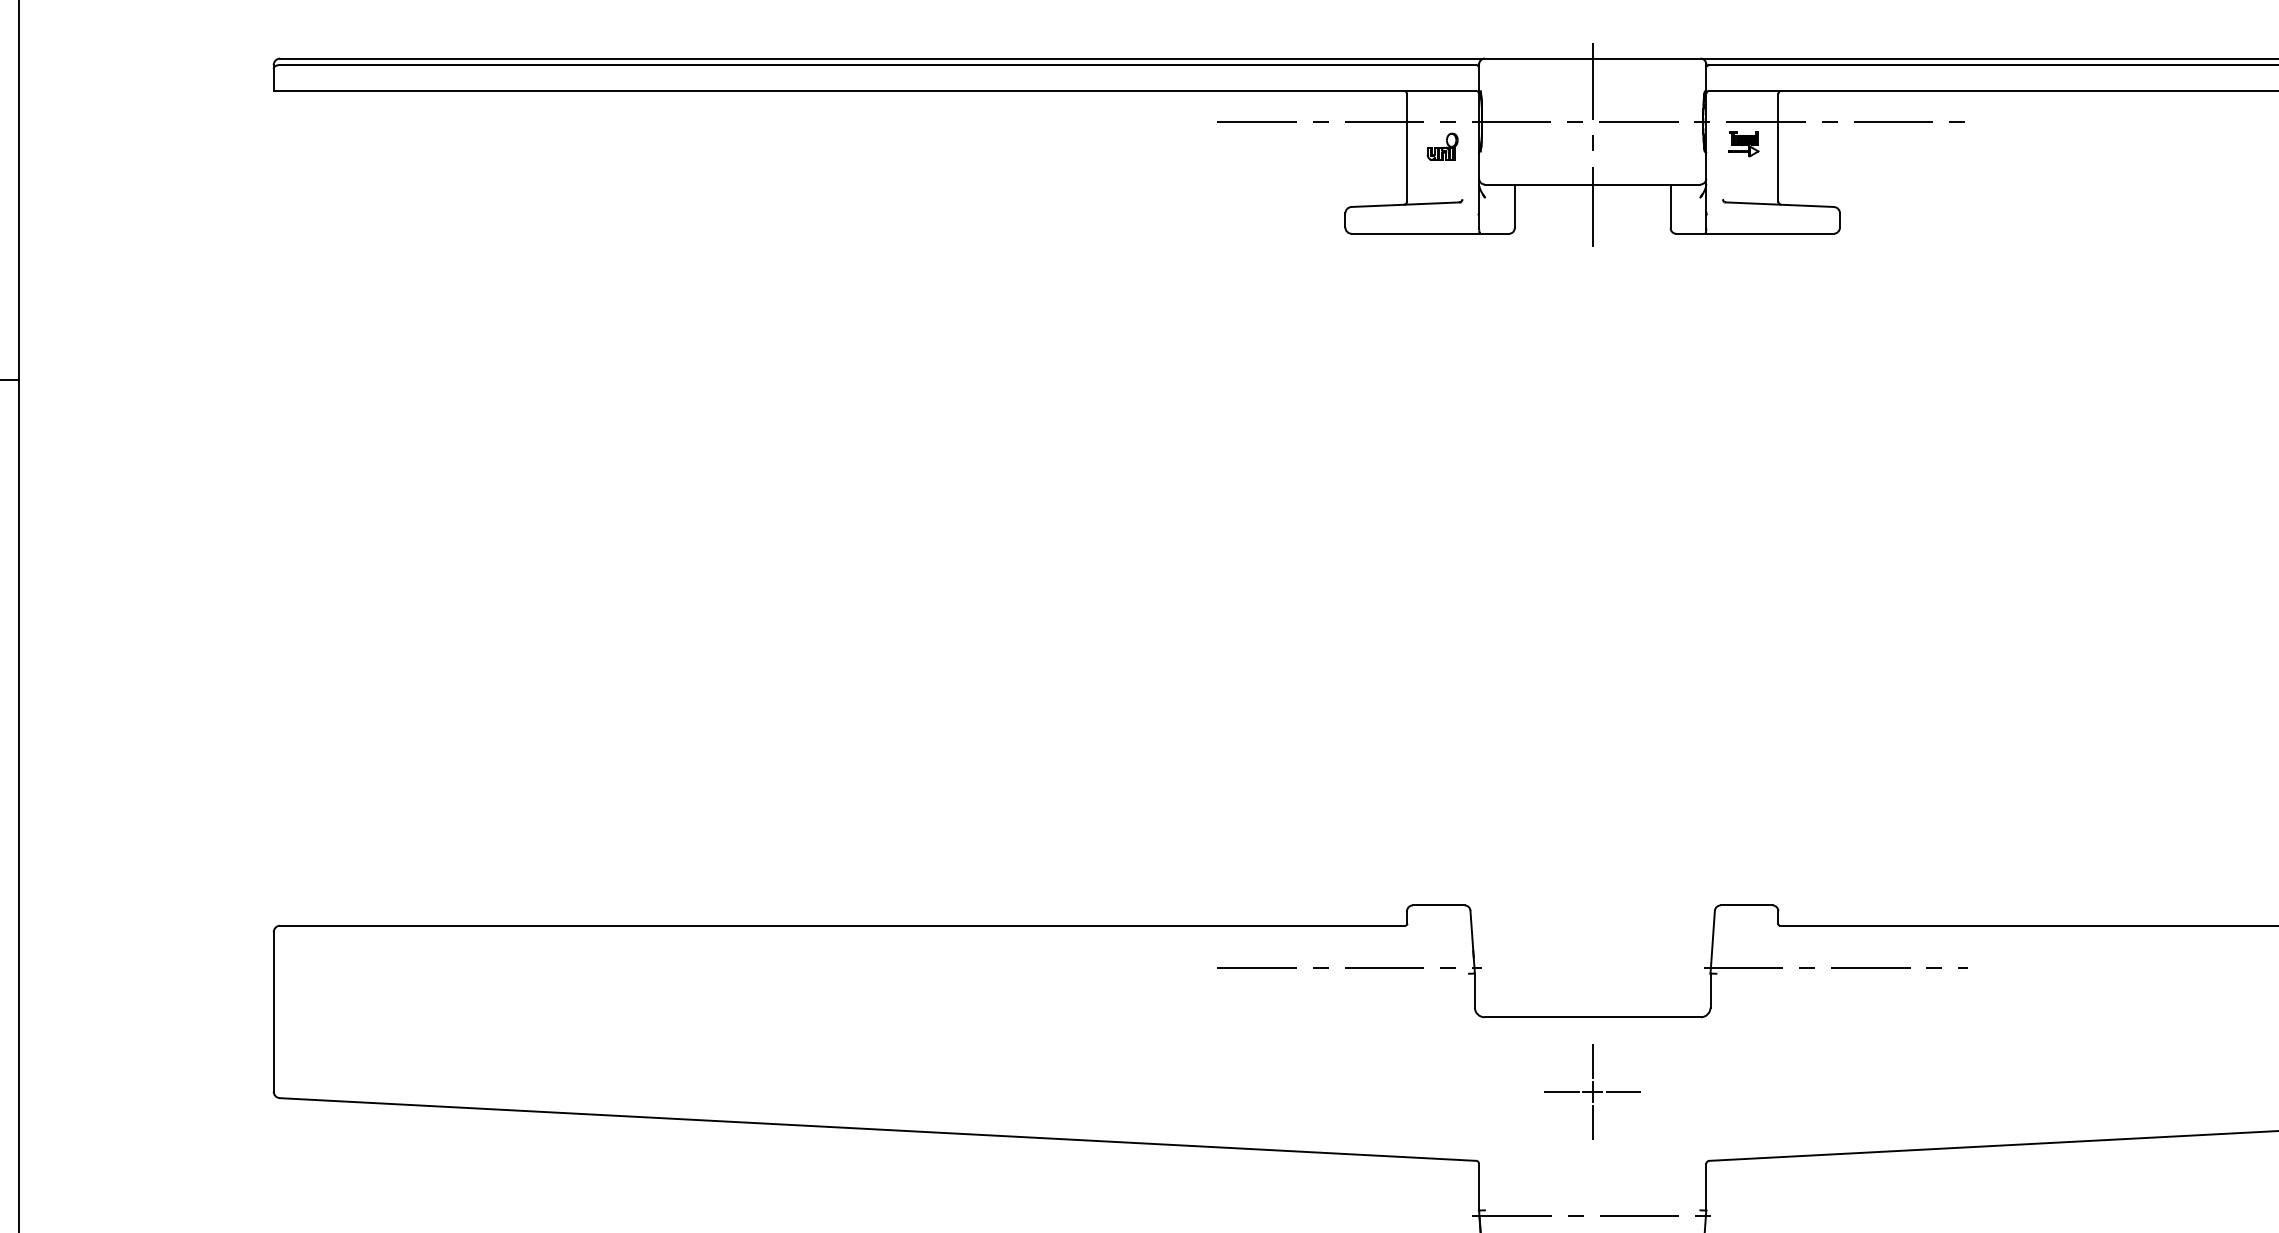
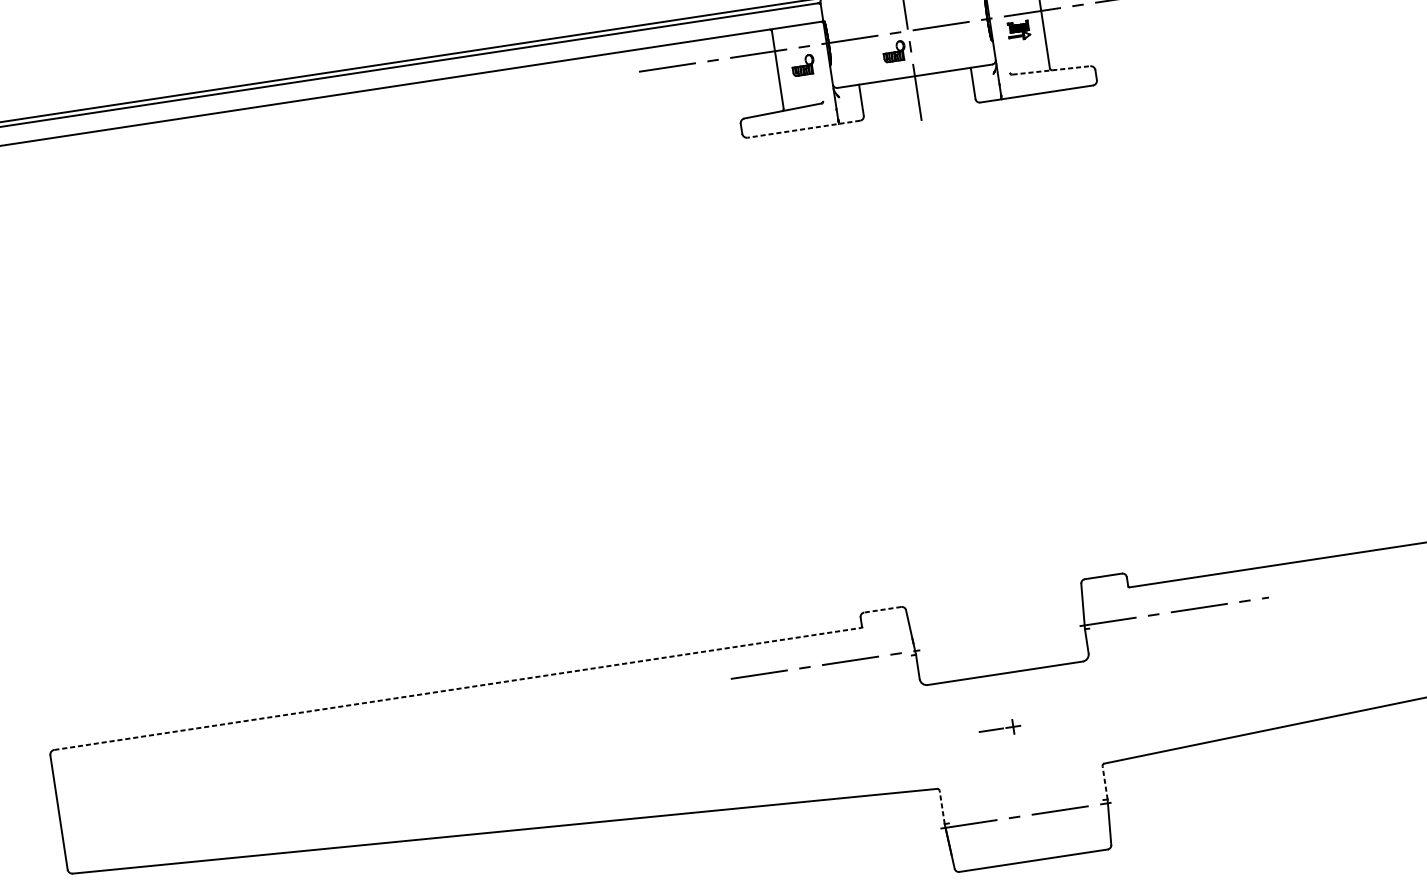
part: (1569, 146) -> (894, 51), added
line: (1779, 204) -> (1051, 70), solid -> dashed
line: (1430, 233) -> (803, 128), solid -> dashed
line: (1438, 905) -> (882, 609), solid -> dashed
line: (842, 925) -> (457, 688), solid -> dashed
line: (1592, 1061) -> (1009, 705), removed
line: (1622, 1092) -> (1034, 724), removed
line: (1592, 1122) -> (1016, 748), removed
line: (1479, 1186) -> (942, 806), solid -> dashed
line: (1706, 1186) -> (1105, 782), solid -> dashed

